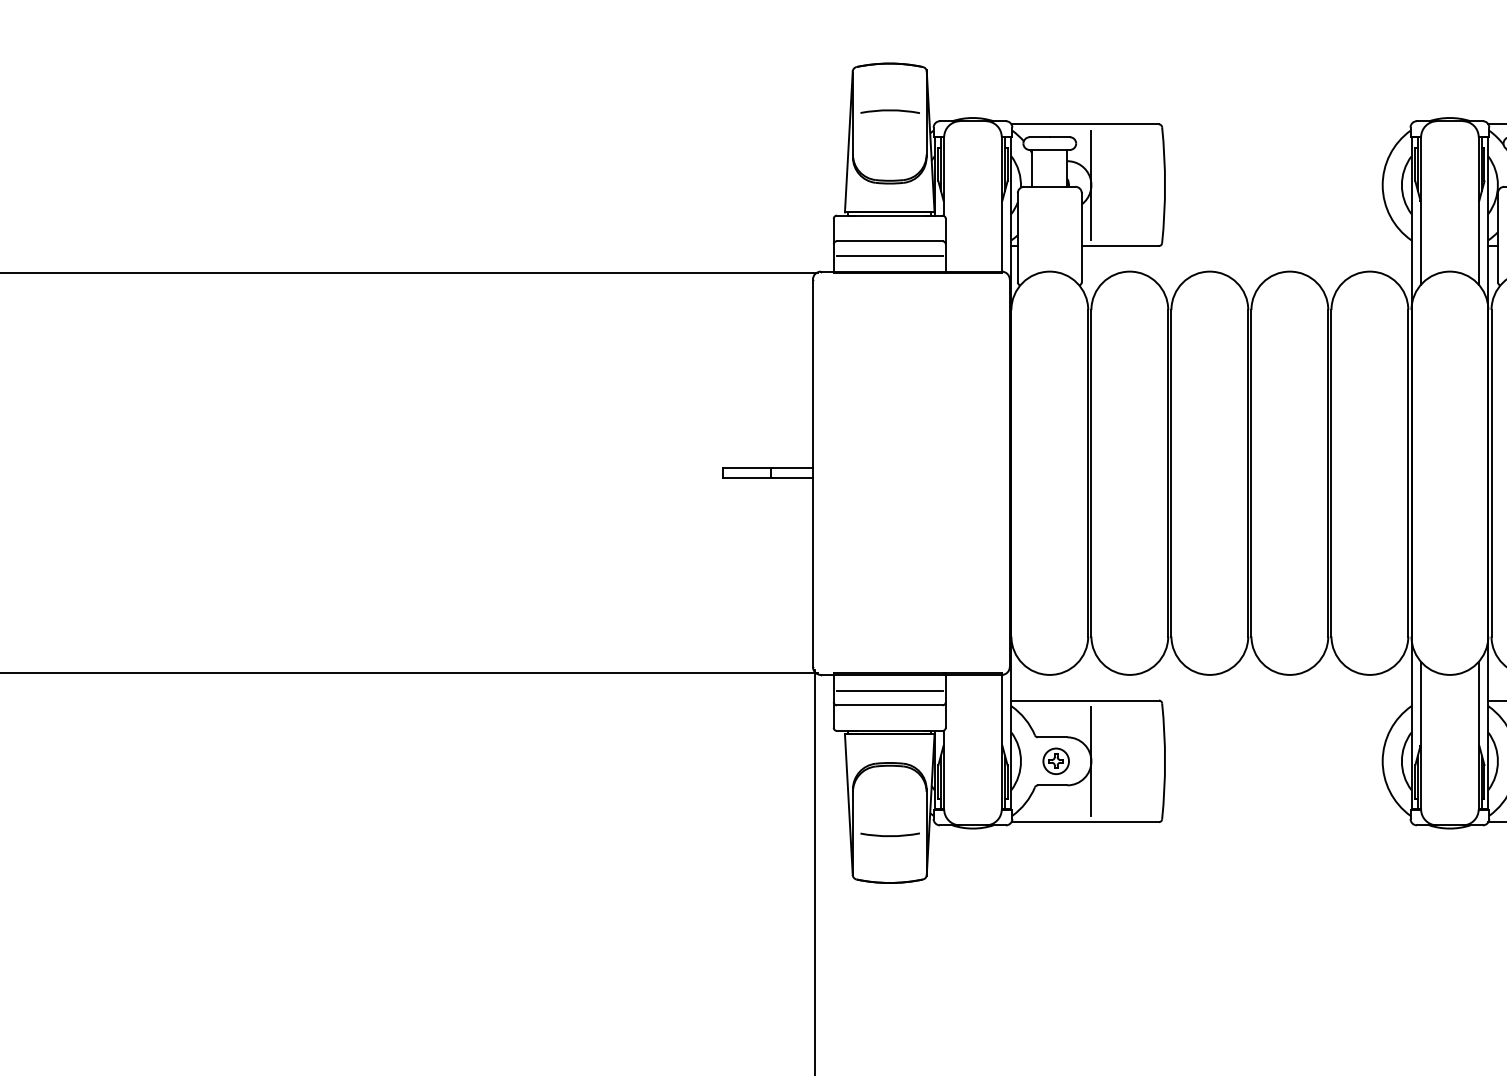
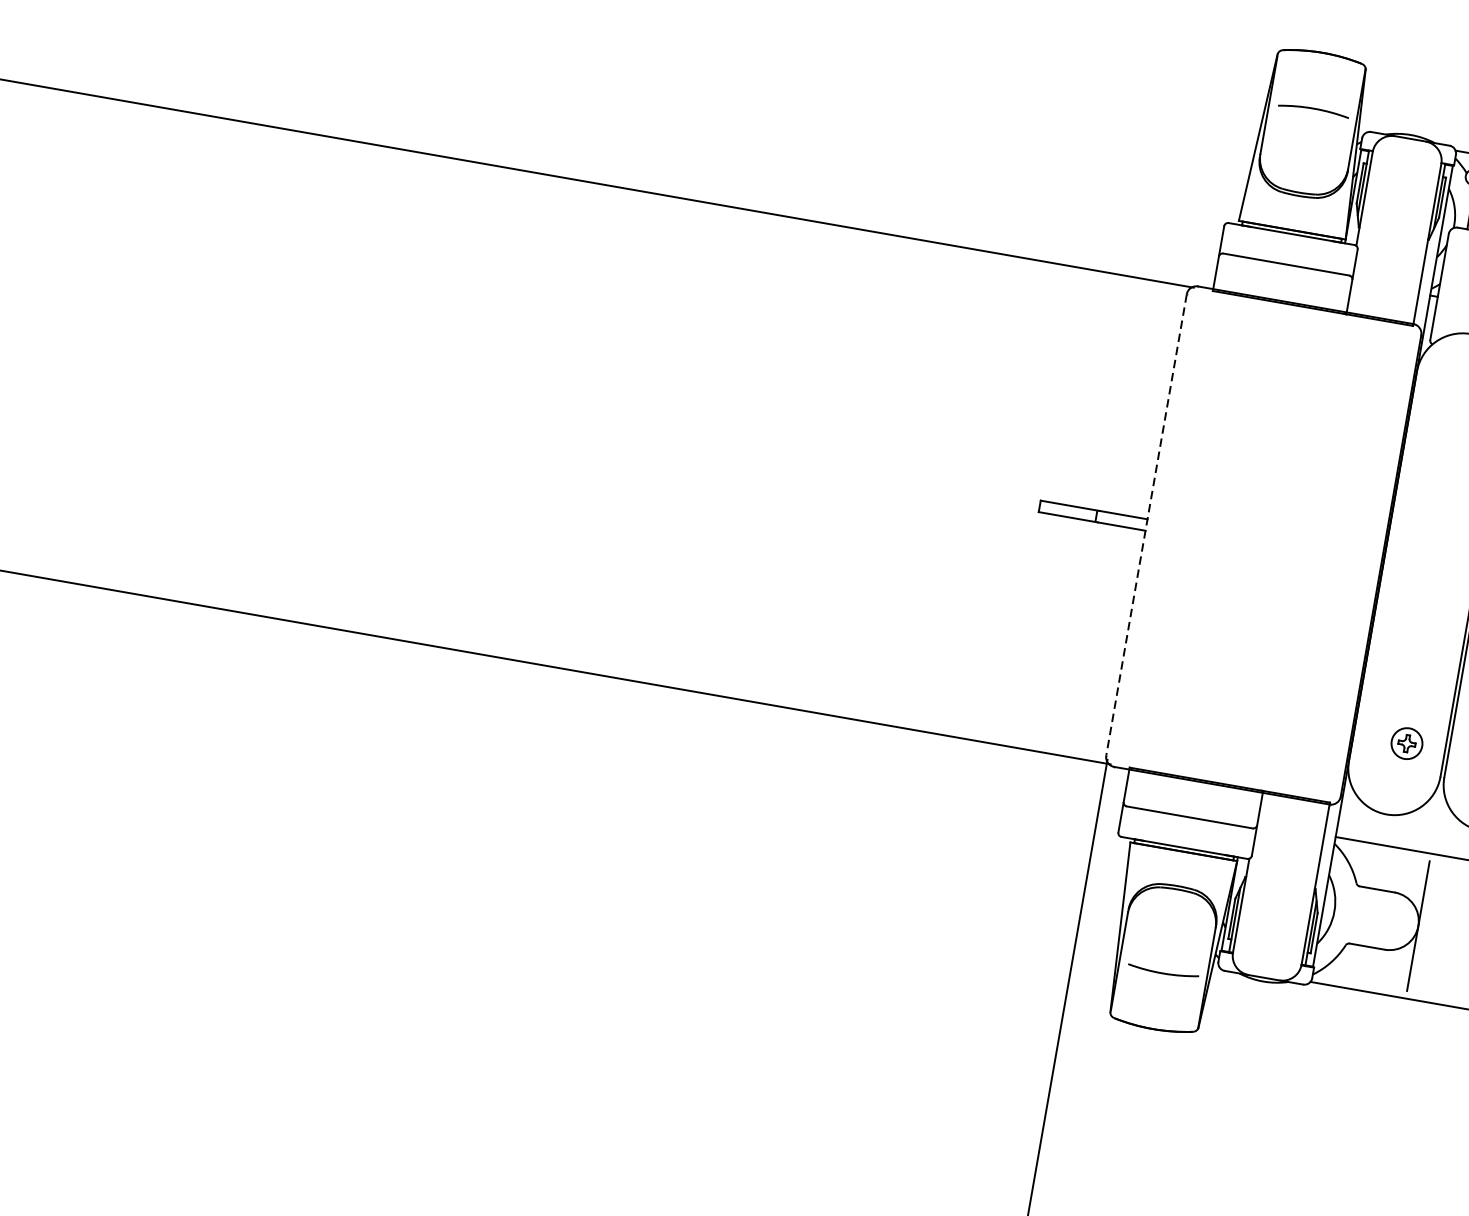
line: (889, 255) -> (1283, 281), removed
line: (812, 473) -> (1145, 525), solid -> dashed
line: (889, 690) -> (1192, 799), removed
part: (1055, 760) -> (1406, 742), moved

